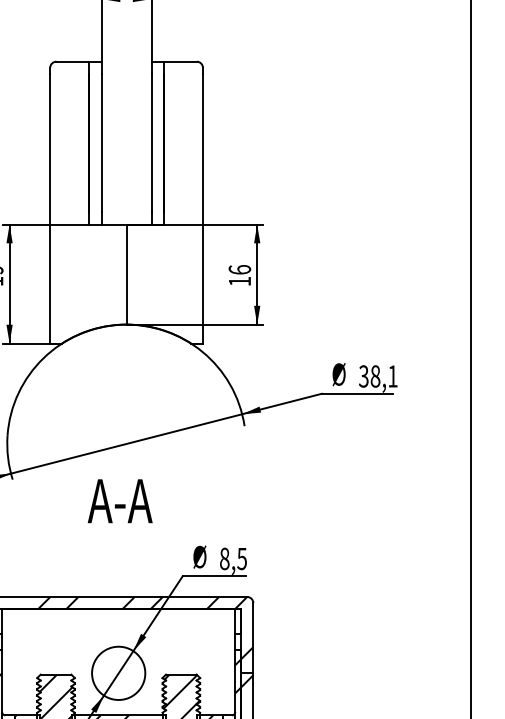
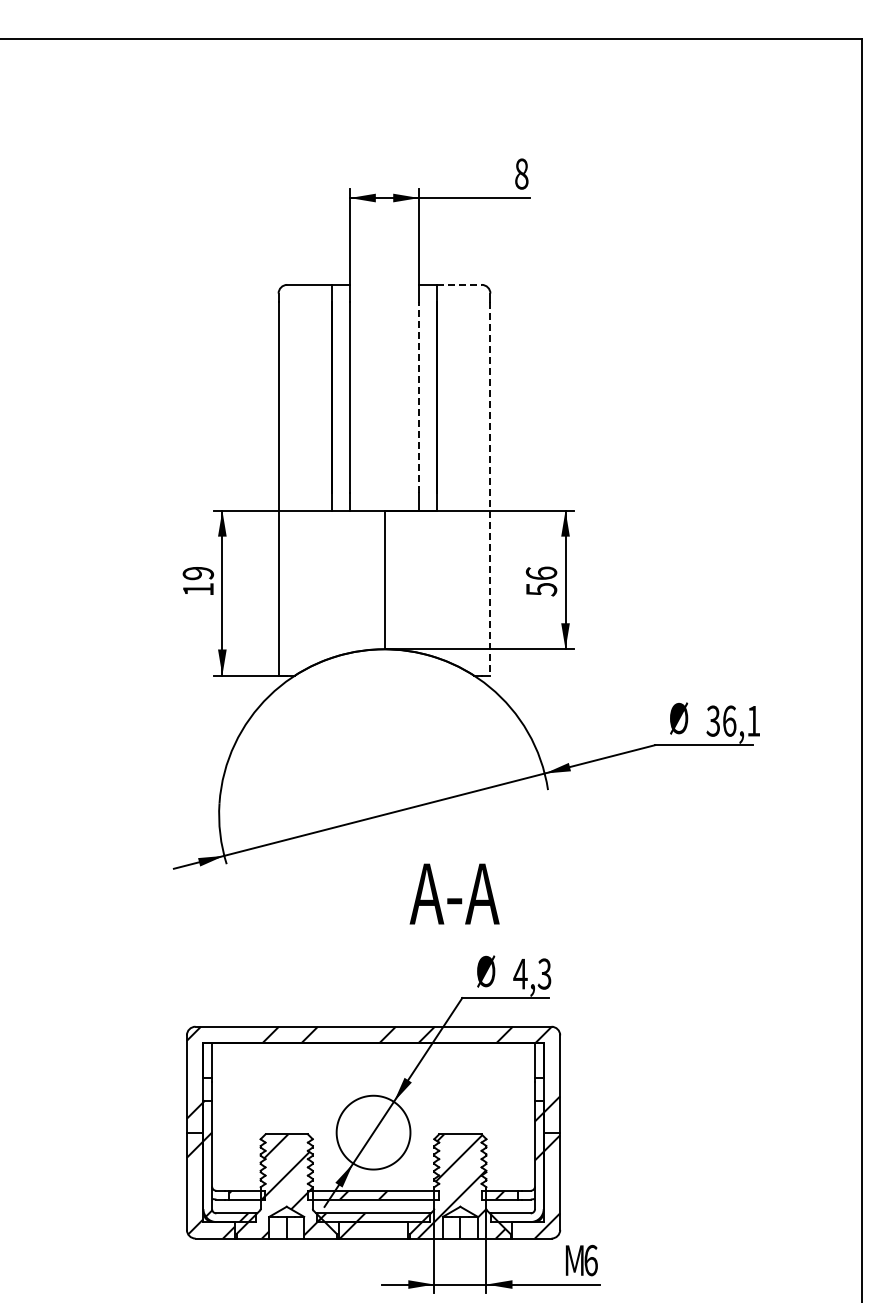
line: (180, 61) -> (459, 284), solid -> dashed
line: (151, 142) -> (419, 397), solid -> dashed
line: (203, 208) -> (490, 488), solid -> dashed
text: (239, 281) -> (541, 589), 16 -> 56
text: (375, 375) -> (729, 720), 38,1 -> 36,1
text: (120, 500) -> (454, 893), moved
text: (233, 558) -> (532, 973), 8,5 -> 4,3

